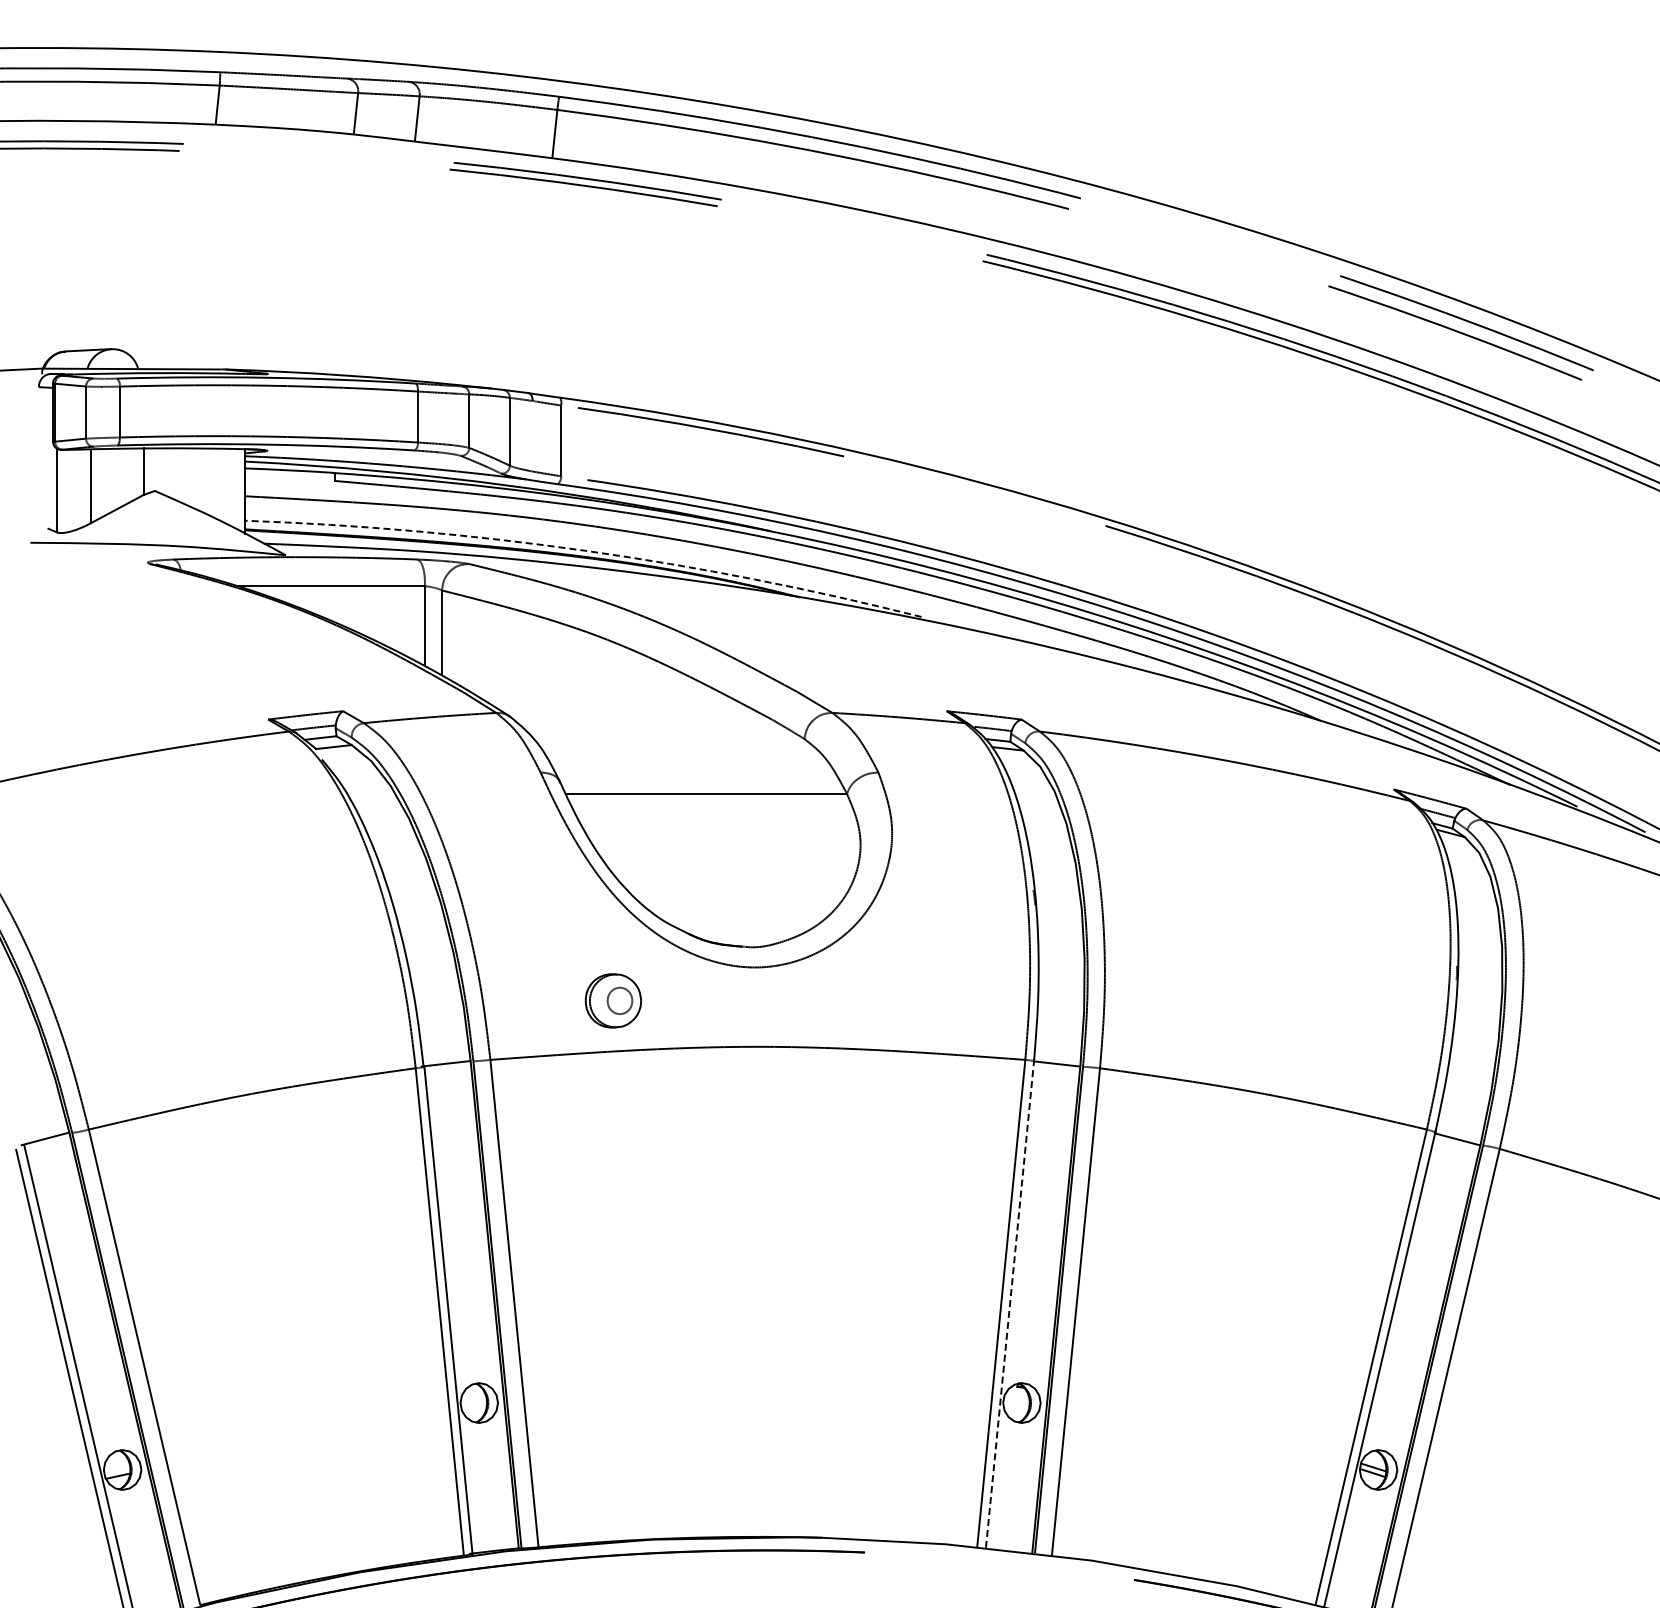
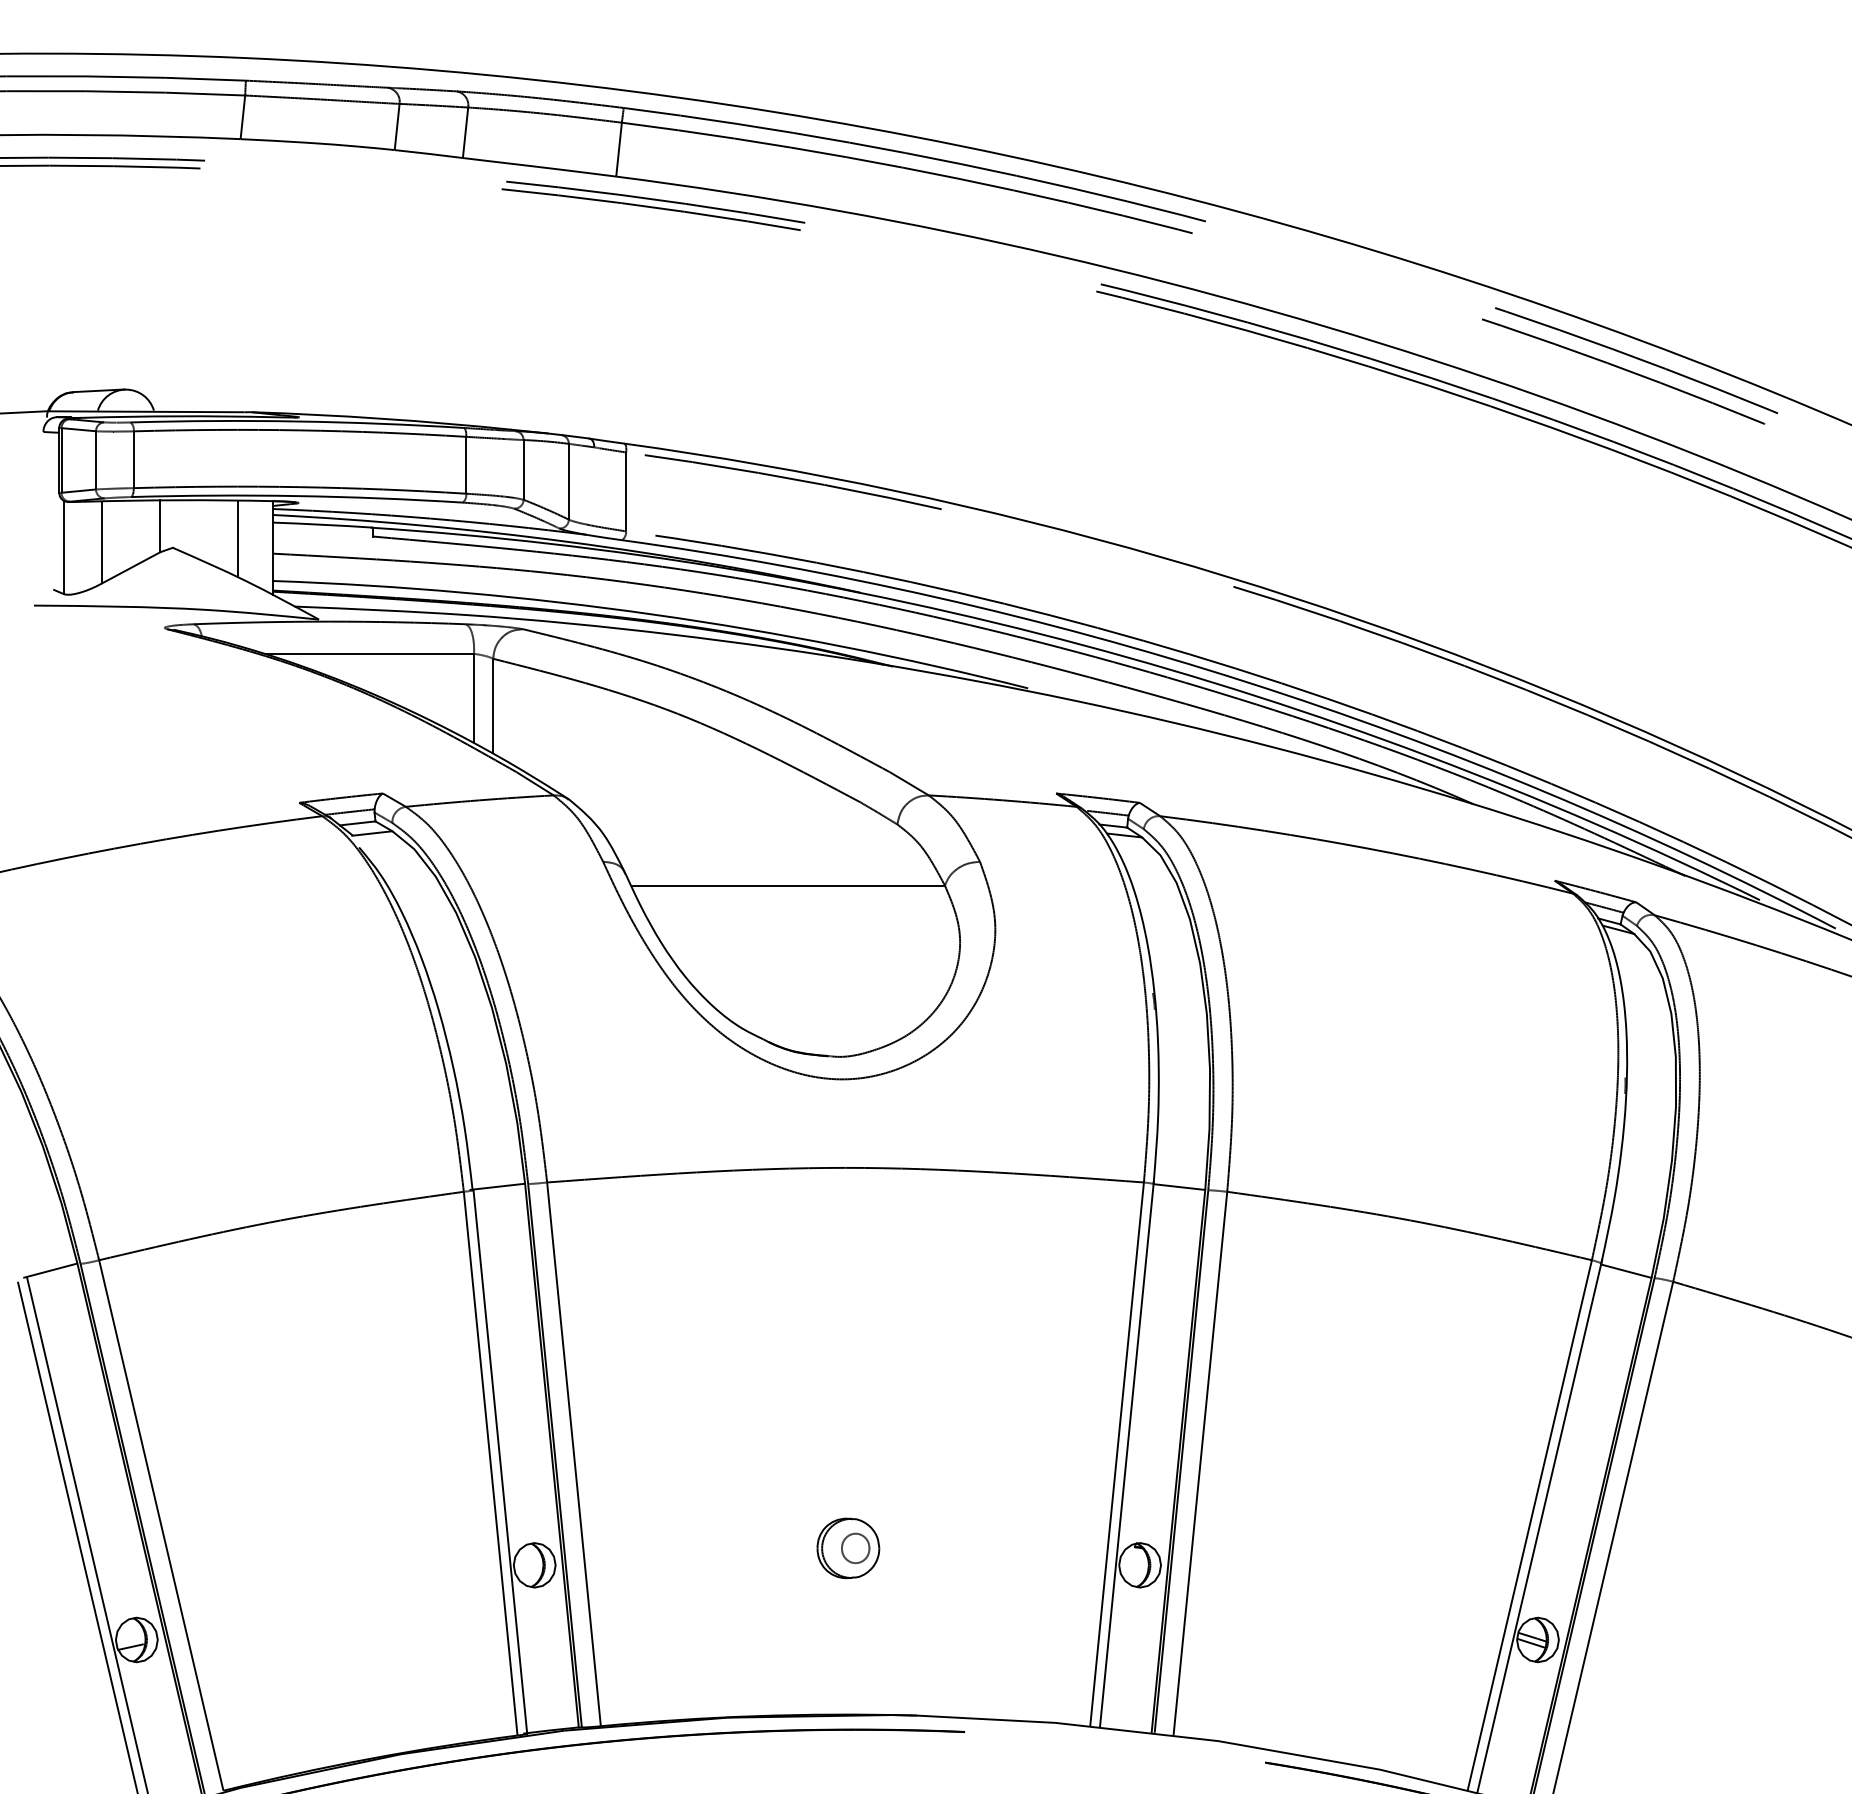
line: (213, 482) -> (238, 538), added
arc: (585, 550) -> (653, 614), dashed -> solid
part: (613, 1000) -> (848, 1547), moved
line: (1010, 1303) -> (1127, 1454), dashed -> solid

